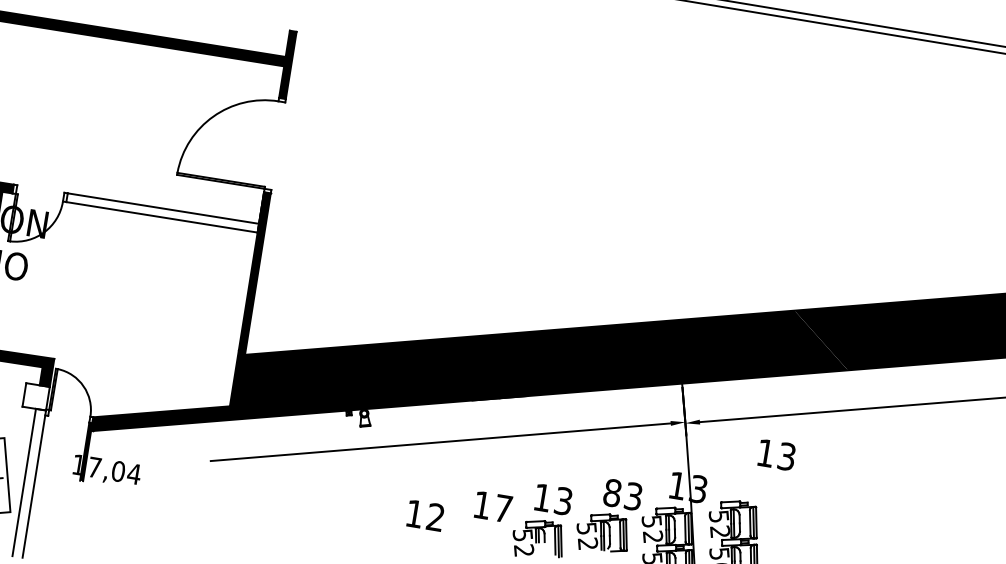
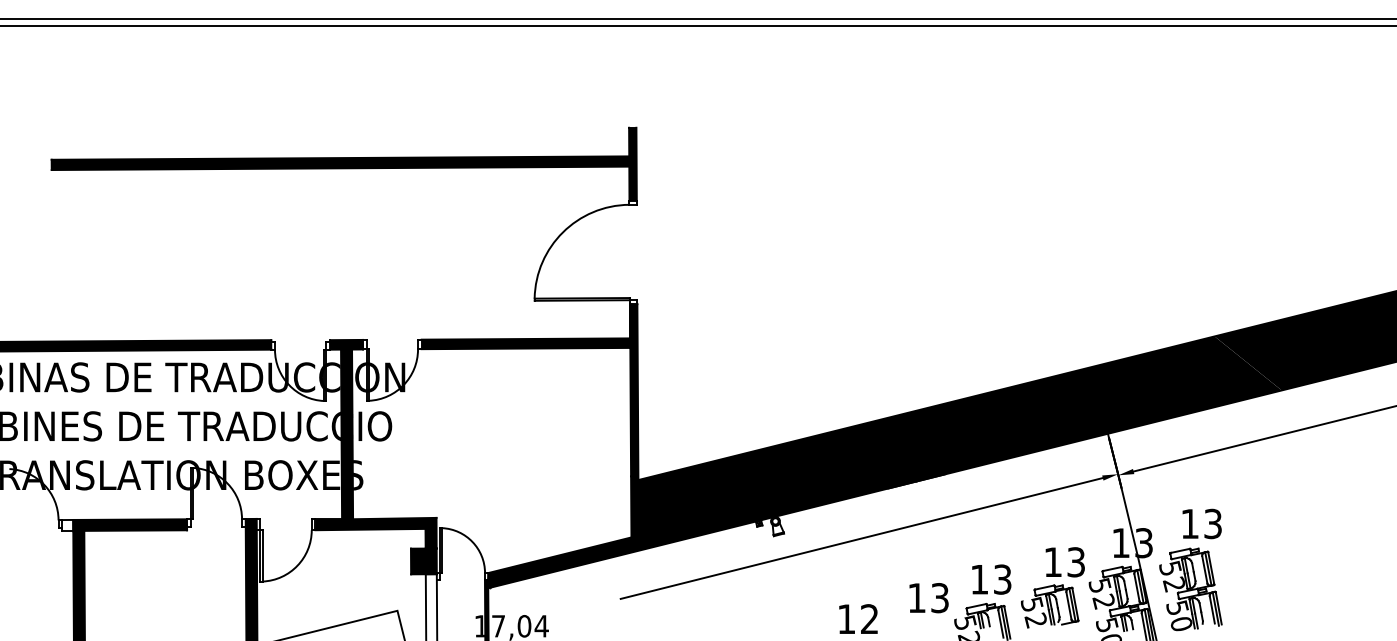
fill: (162, 212) -> (525, 343), added
fill: (35, 396) -> (423, 561), added
text: (776, 454) -> (1201, 523), moved
text: (612, 493) -> (1053, 562), 83 -> 13
text: (502, 508) -> (939, 598), 17 -> 13

